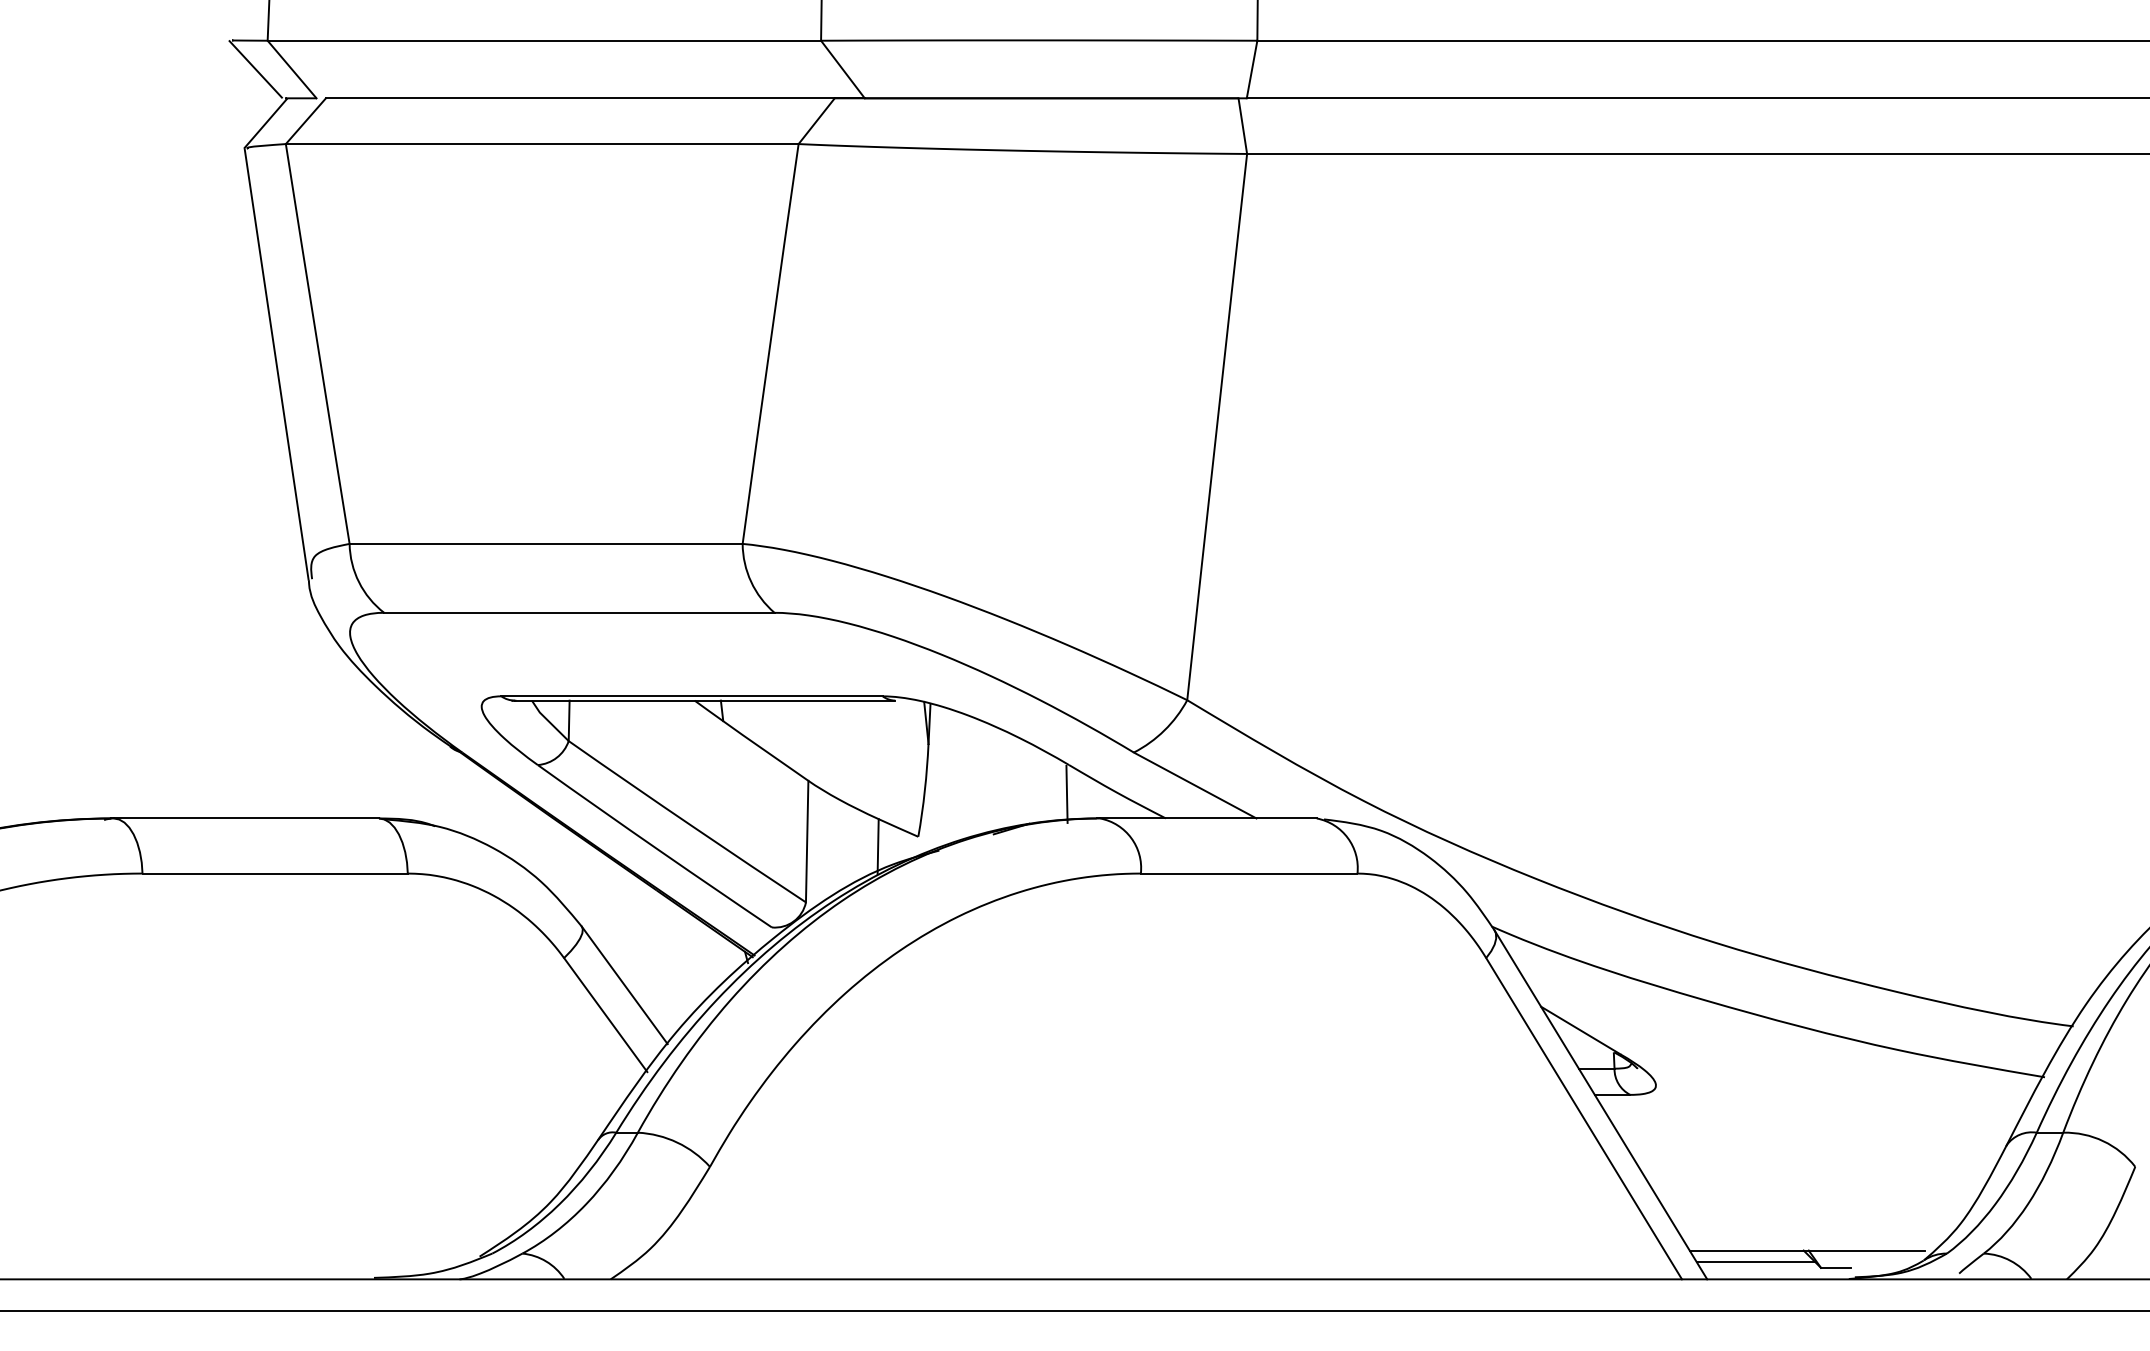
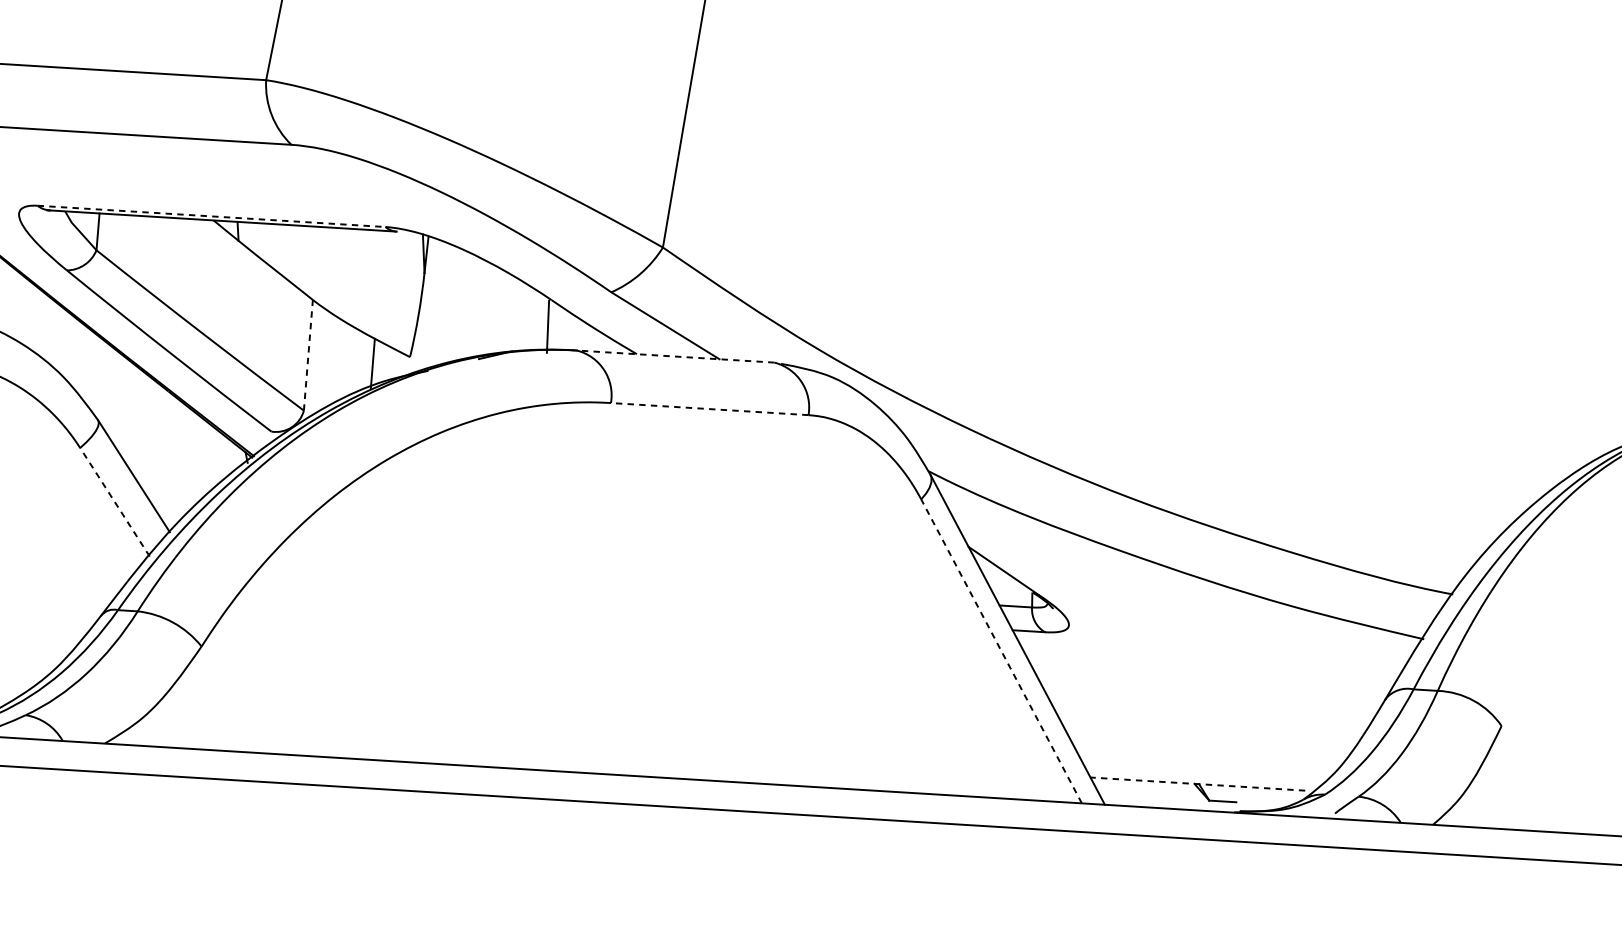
line: (692, 696) -> (211, 216), solid -> dashed
line: (1207, 818) -> (674, 356), solid -> dashed
line: (807, 841) -> (308, 355), solid -> dashed
line: (1248, 873) -> (709, 409), solid -> dashed
line: (605, 1015) -> (114, 502), solid -> dashed
line: (1583, 1118) -> (1001, 651), solid -> dashed
line: (1807, 1250) -> (1197, 784), solid -> dashed
line: (1755, 1262) -> (1149, 792), removed

